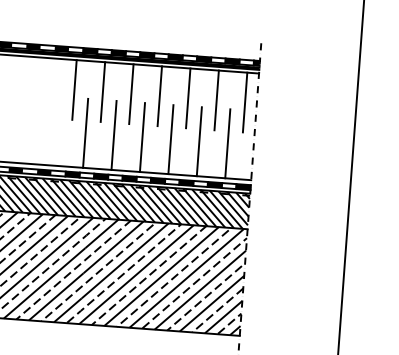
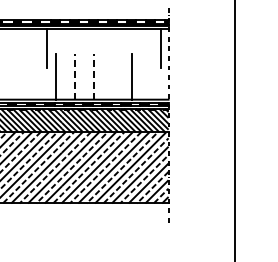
line: (102, 92) -> (65, 48), removed
line: (130, 94) -> (84, 48), removed
line: (159, 96) -> (103, 48), removed
line: (187, 98) -> (122, 48), removed
line: (216, 100) -> (141, 48), removed
line: (114, 135) -> (75, 76), solid -> dashed
line: (142, 137) -> (94, 76), solid -> dashed
line: (171, 139) -> (113, 76), removed
line: (228, 143) -> (151, 76), removed

